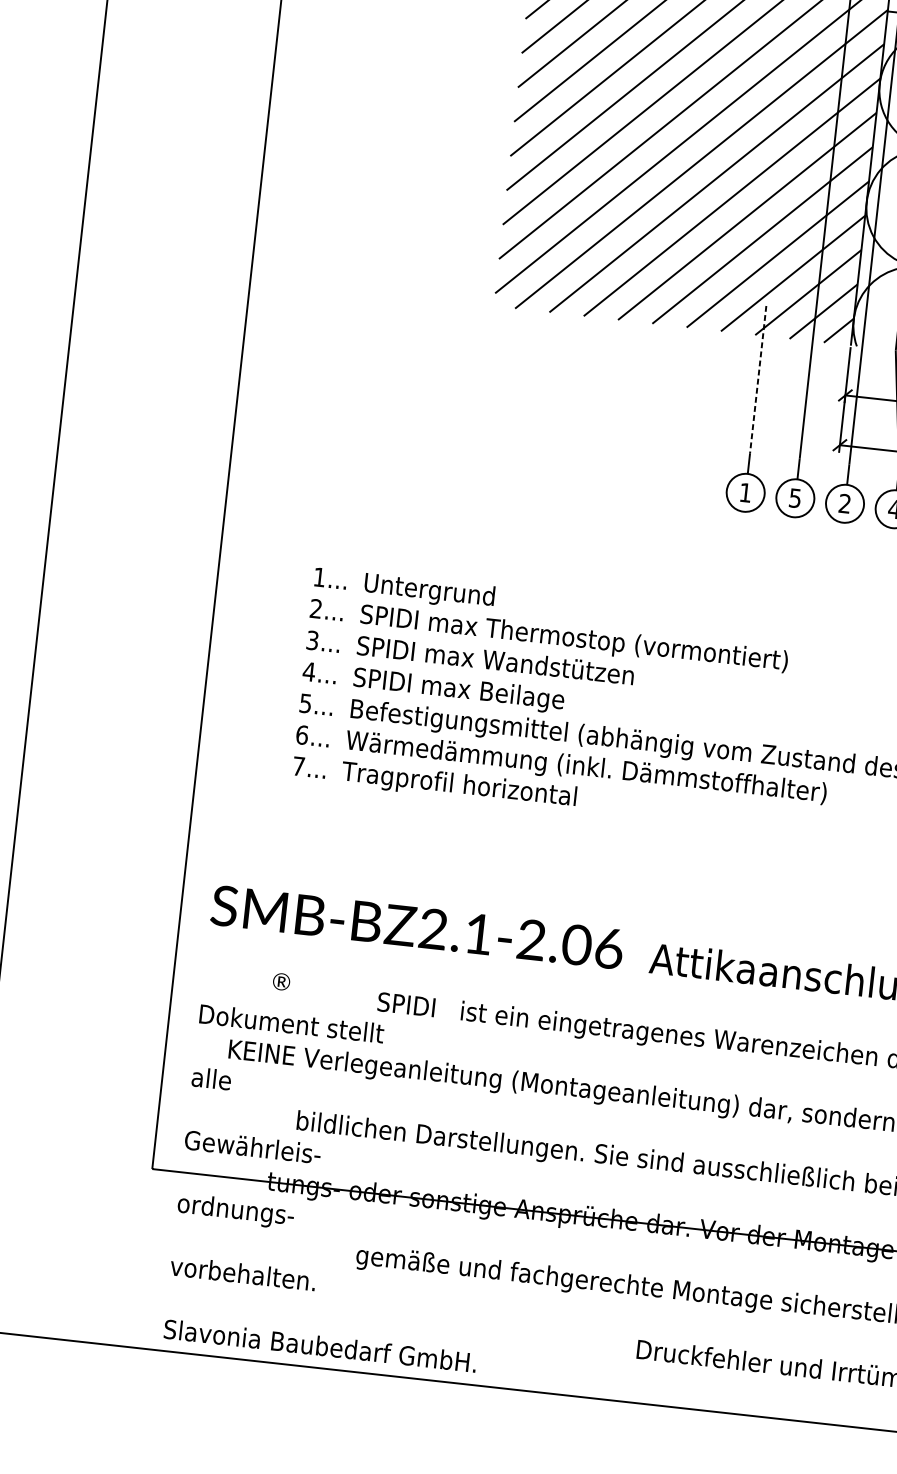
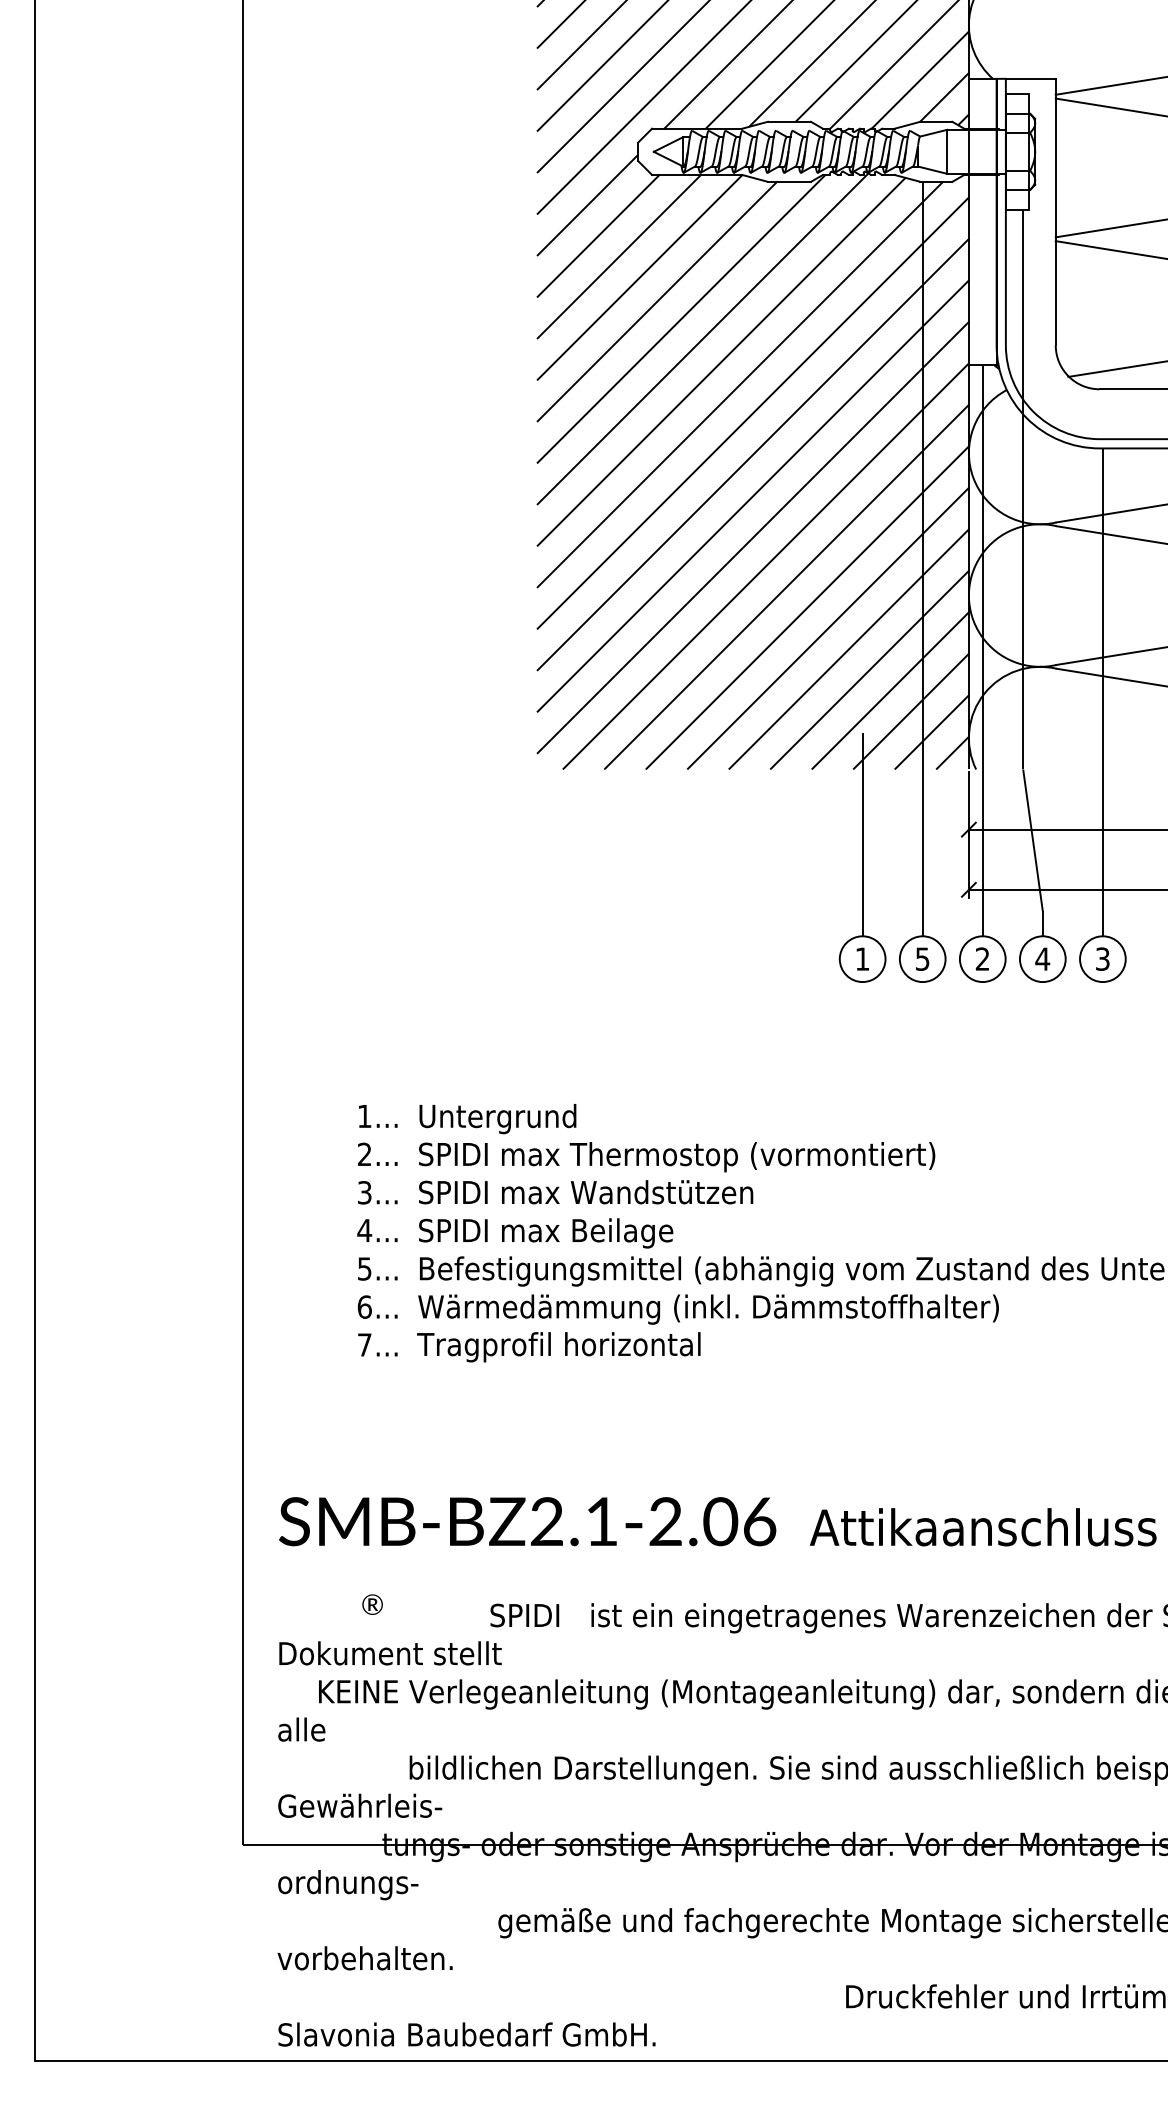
line: (758, 379) -> (862, 822), dashed -> solid

